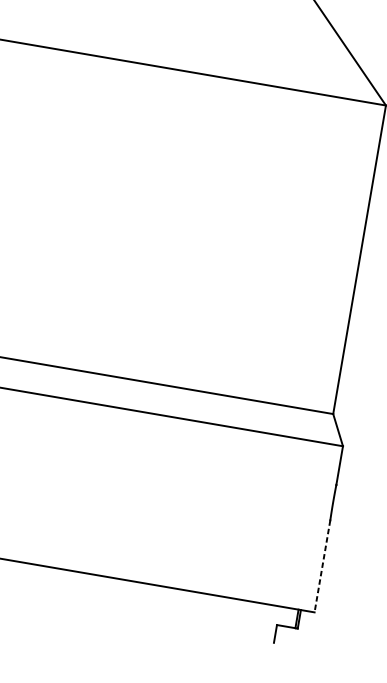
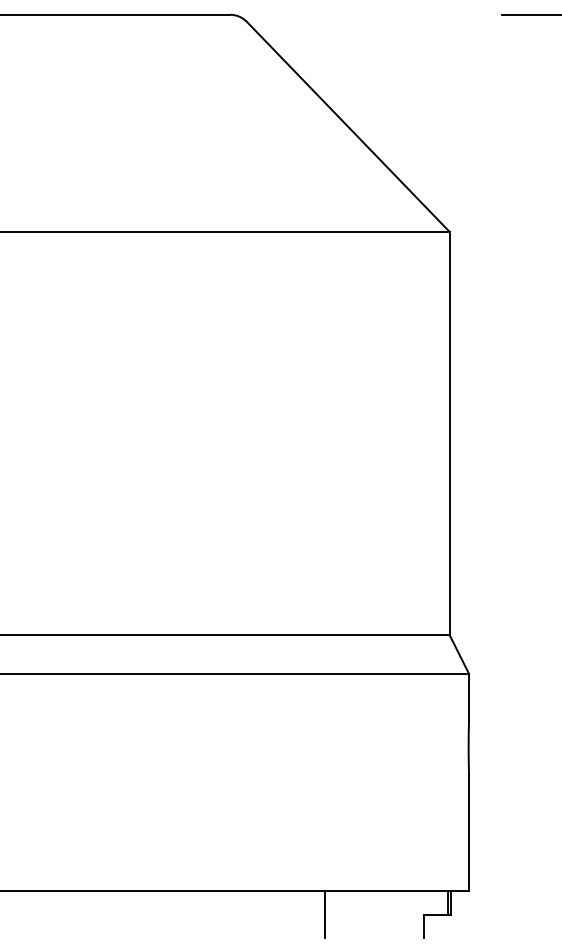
line: (322, 566) -> (468, 831), dashed -> solid
line: (201, 611) -> (325, 914), added

